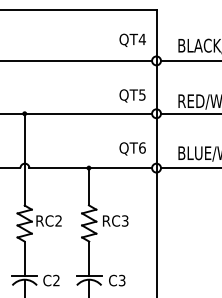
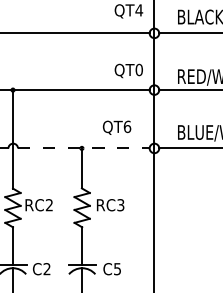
text: (142, 94) -> (139, 69), QT5 -> QT0
text: (132, 148) -> (116, 127), moved
line: (91, 168) -> (84, 148), solid -> dashed
text: (122, 279) -> (117, 267), C3 -> C5

